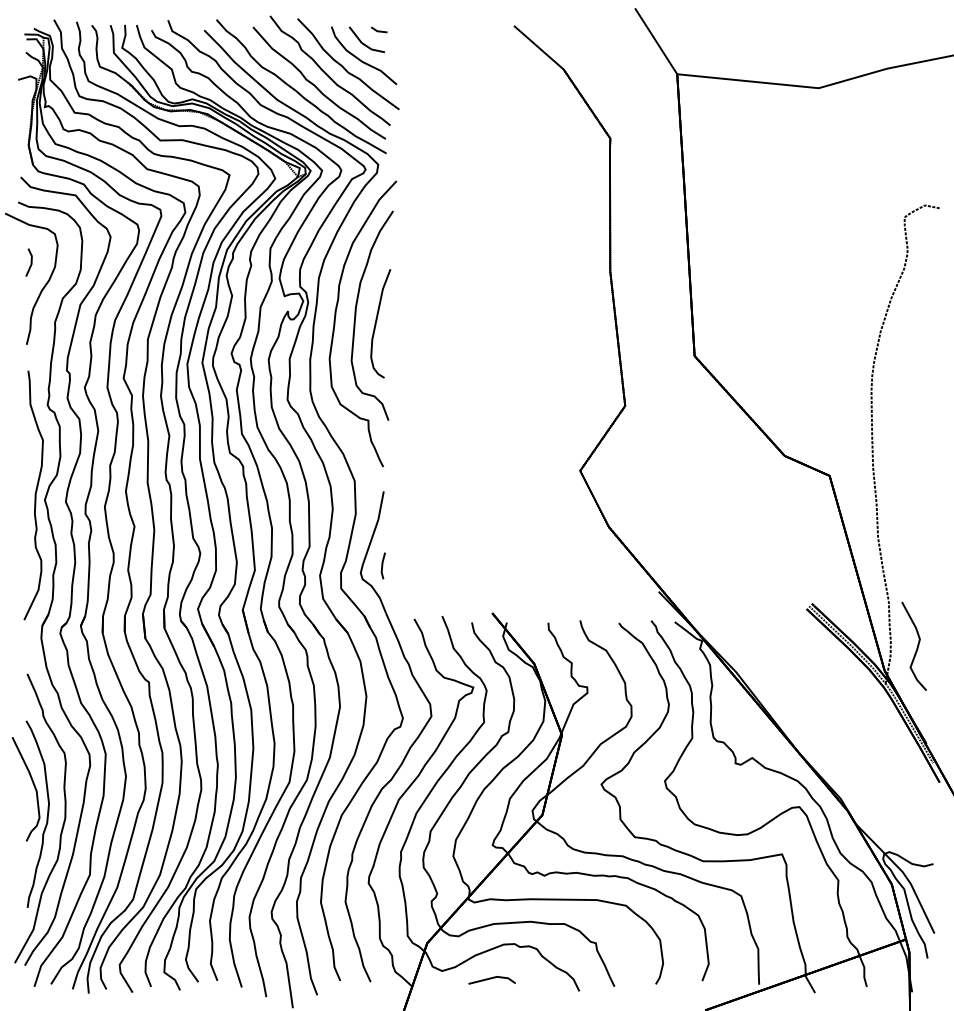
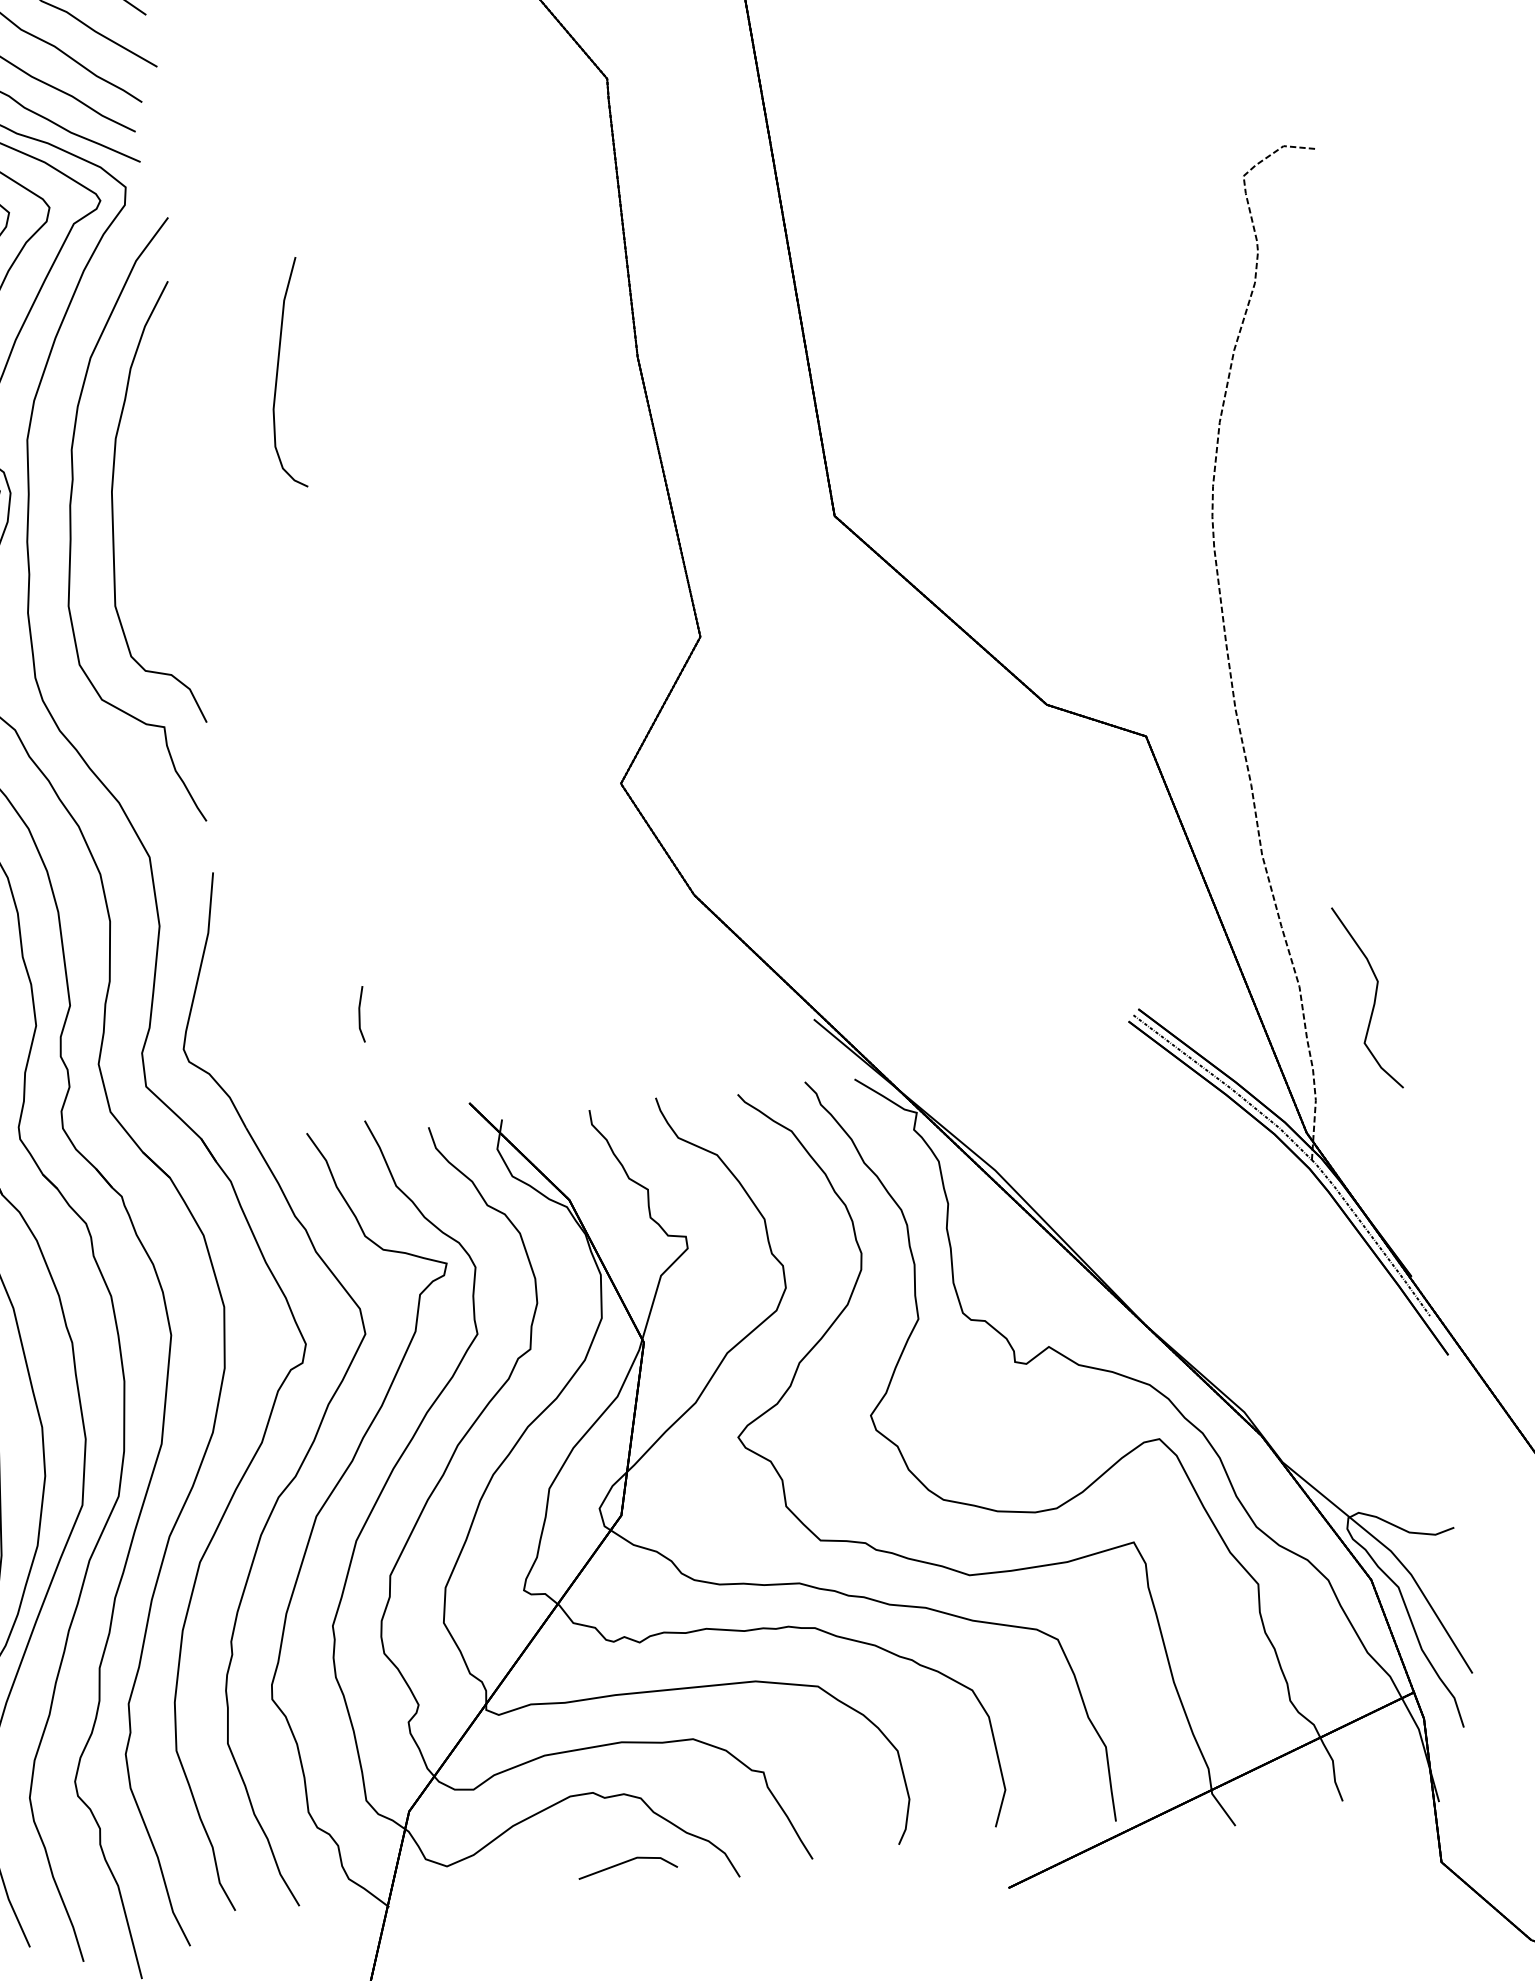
curve: (376, 323) -> (278, 374), moved
line: (382, 565) -> (359, 1013), moved
curve: (916, 647) -> (1372, 999), moved
line: (491, 979) -> (626, 1864), moved

